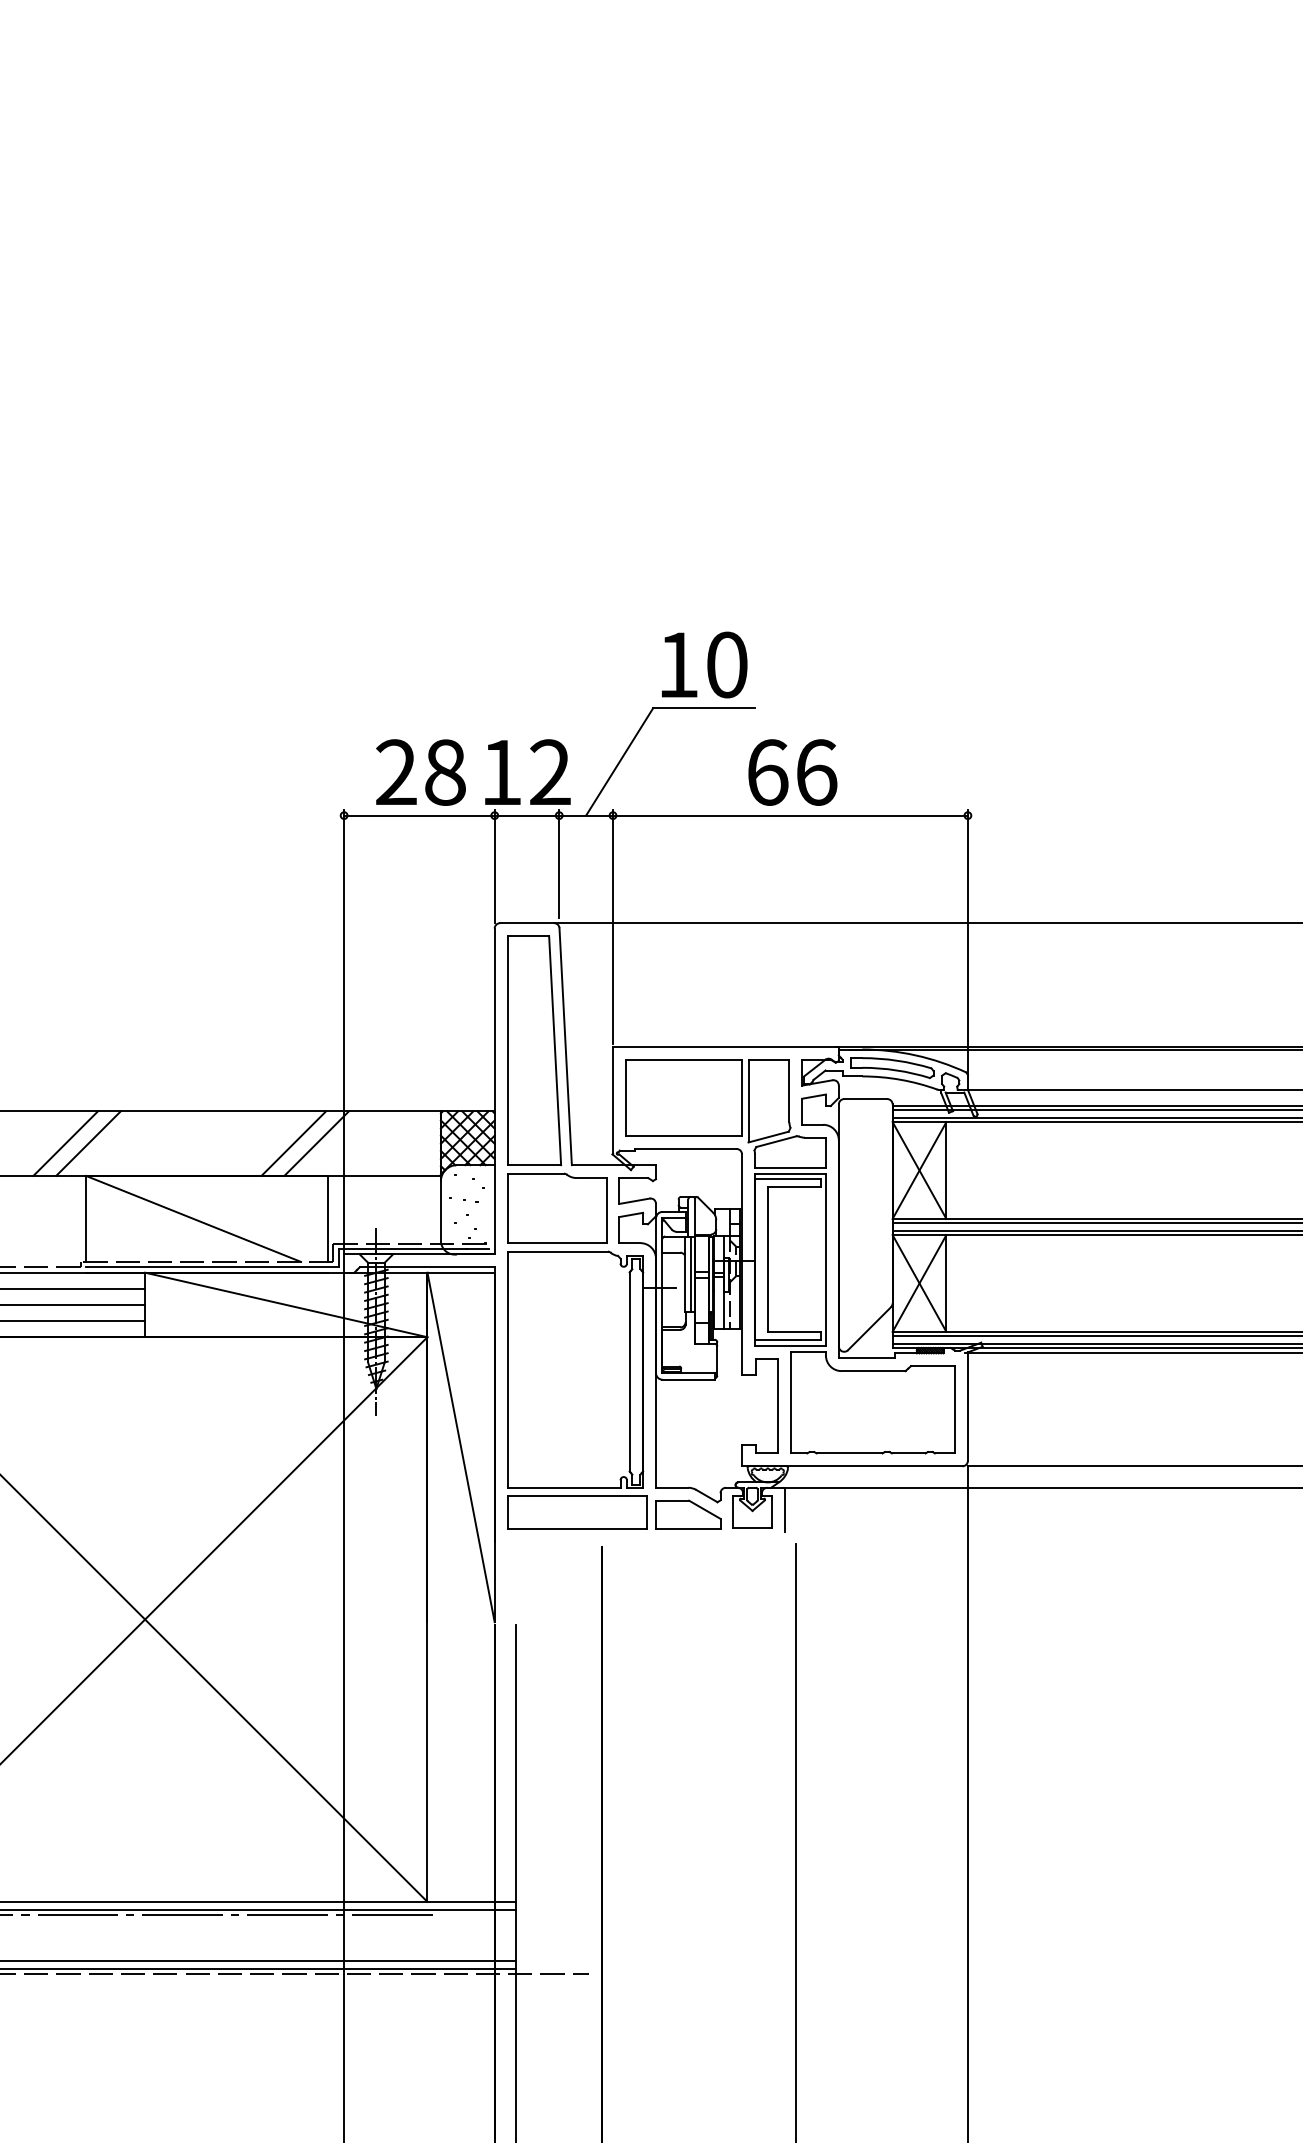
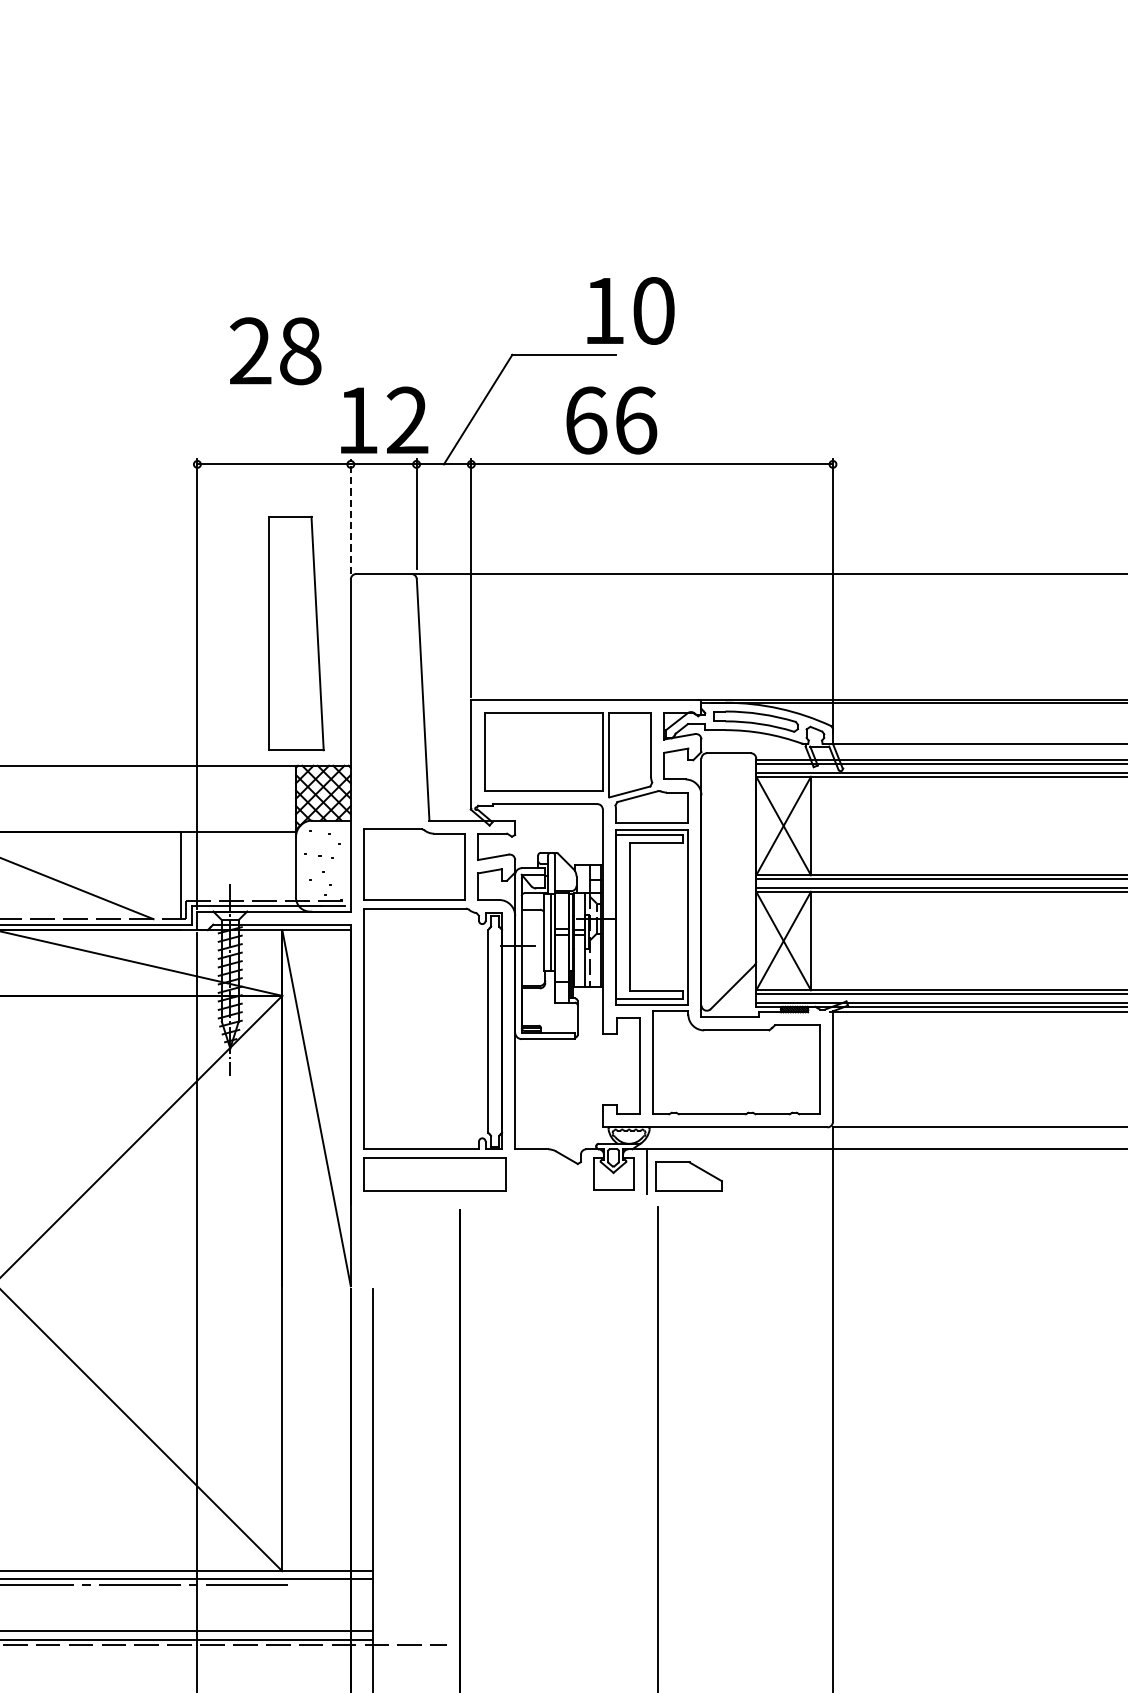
text: (704, 664) -> (630, 310), moved
text: (420, 772) -> (275, 351), moved
text: (792, 772) -> (611, 420), moved
line: (494, 866) -> (350, 516), solid -> dashed
part: (534, 1050) -> (296, 633), moved
line: (293, 1143) -> (145, 798), removed
line: (316, 1143) -> (169, 798), removed
part: (688, 1514) -> (688, 1176), moved

